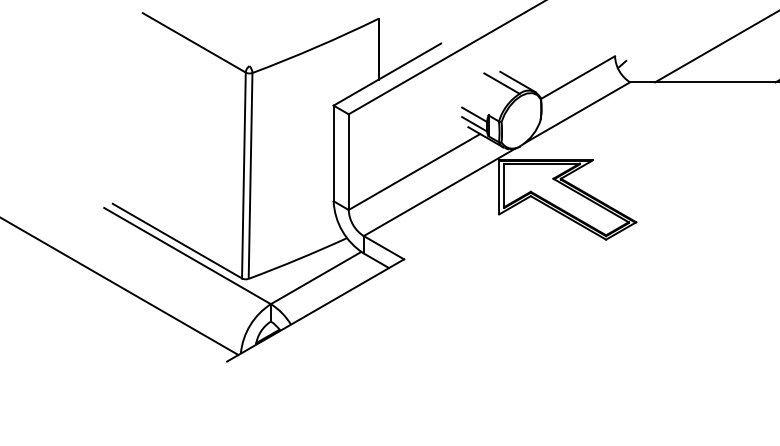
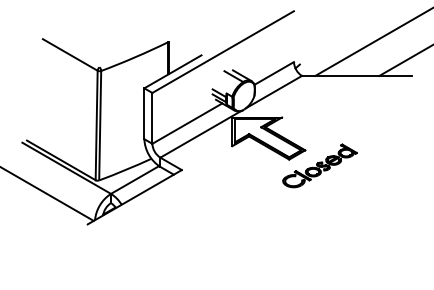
part: (663, 250) -> (319, 165), added

